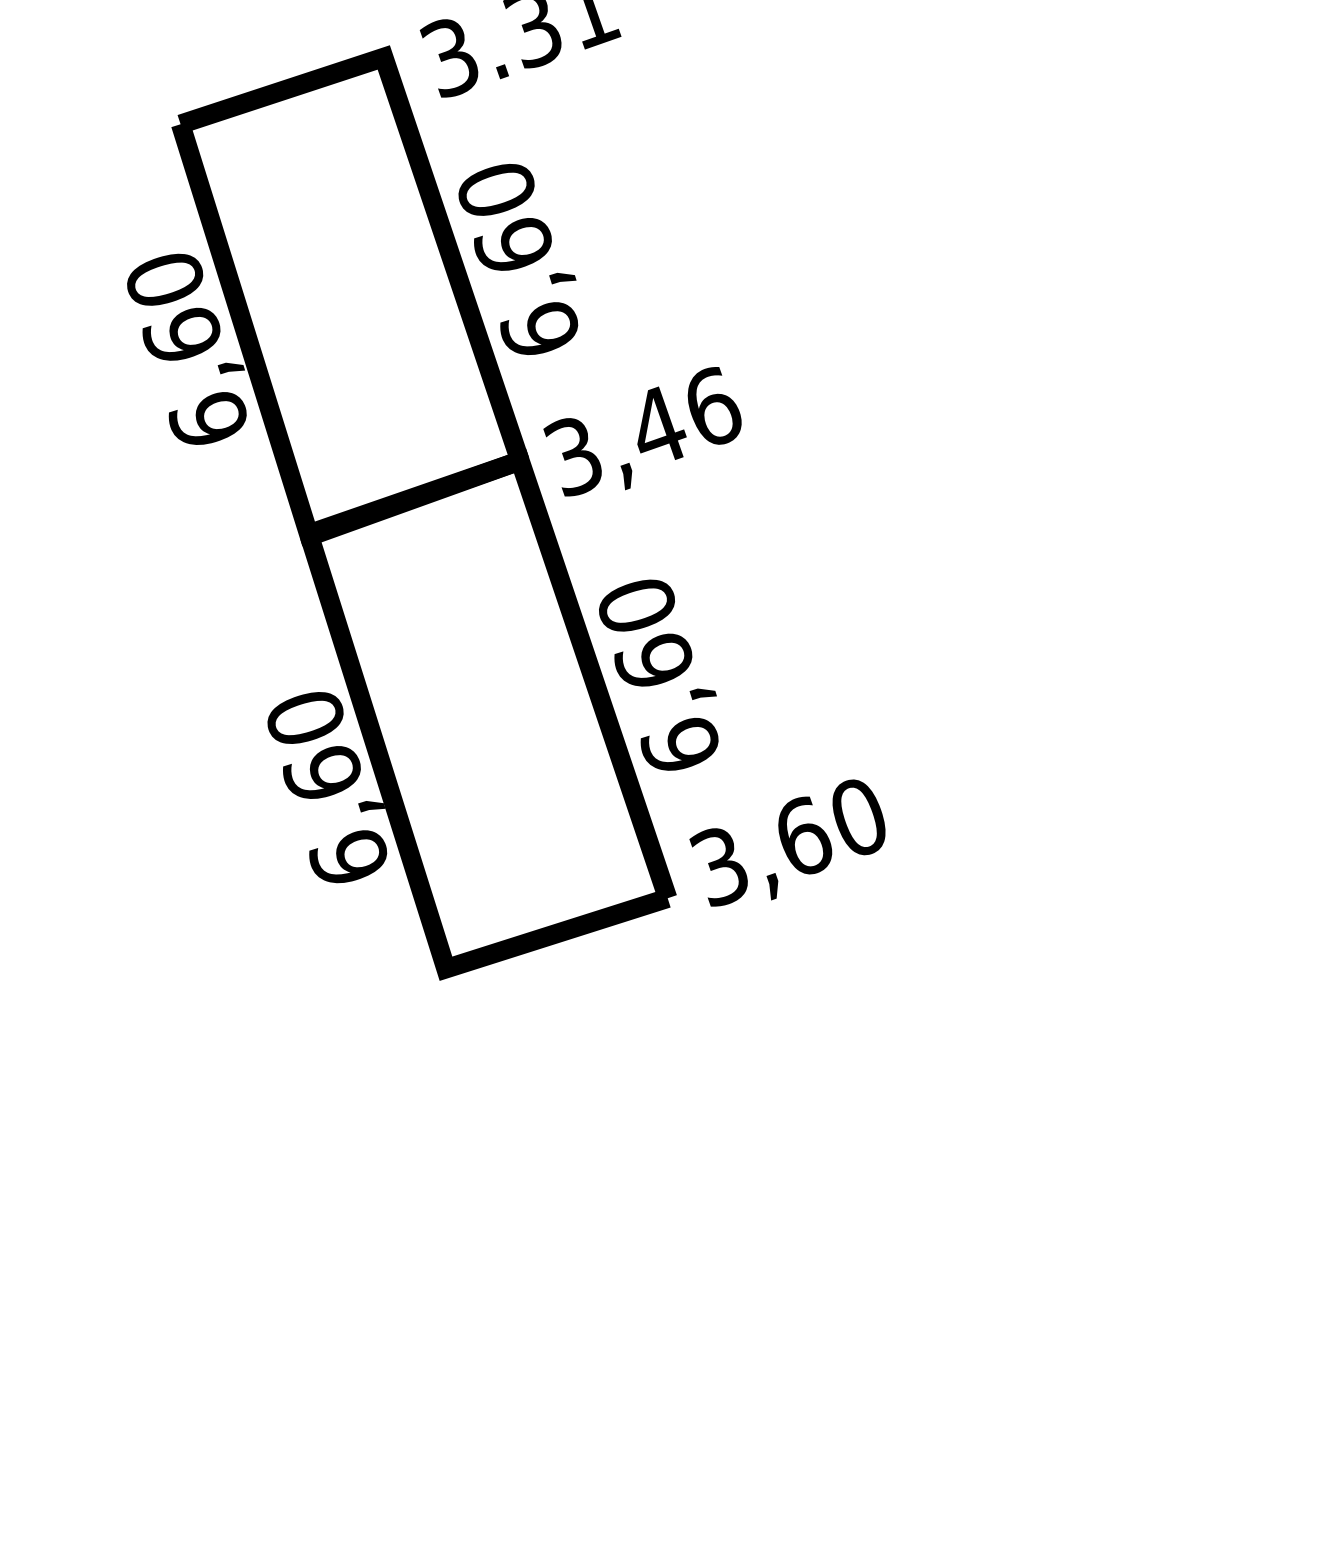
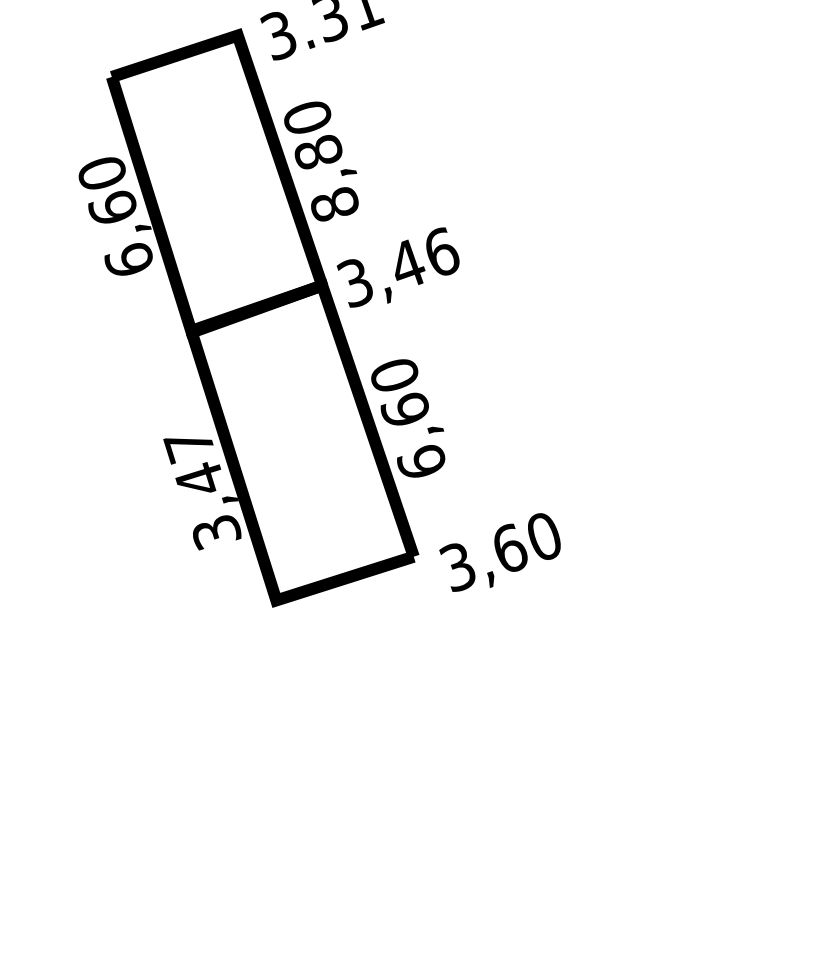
text: (525, 288) -> (325, 178), 6,60 -> 8,80
text: (326, 789) -> (202, 489), 6,60 -> 3,47
text: (786, 843) -> (499, 552), moved

